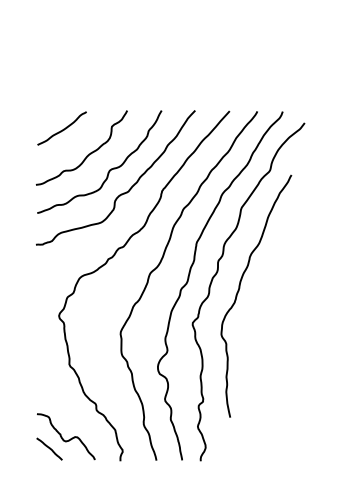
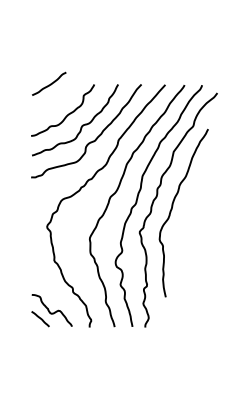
curve: (63, 127) -> (50, 83), moved

